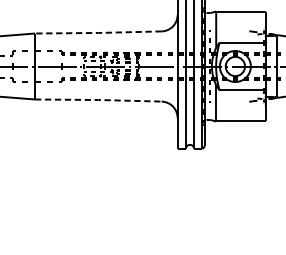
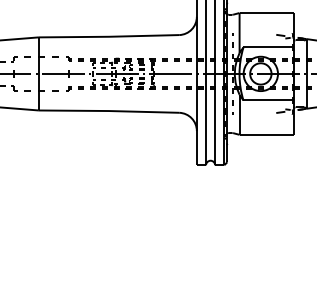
line: (98, 32) -> (109, 36), dashed -> solid
line: (98, 100) -> (109, 111), dashed -> solid

